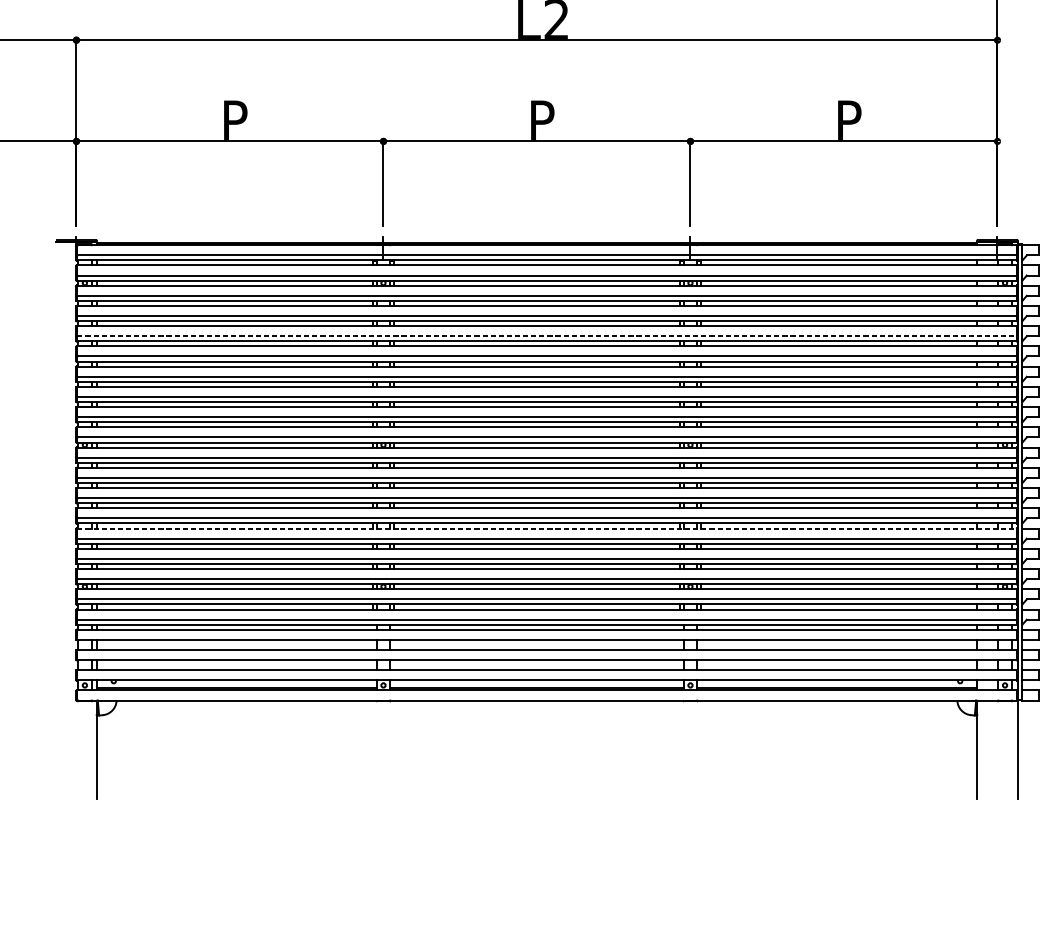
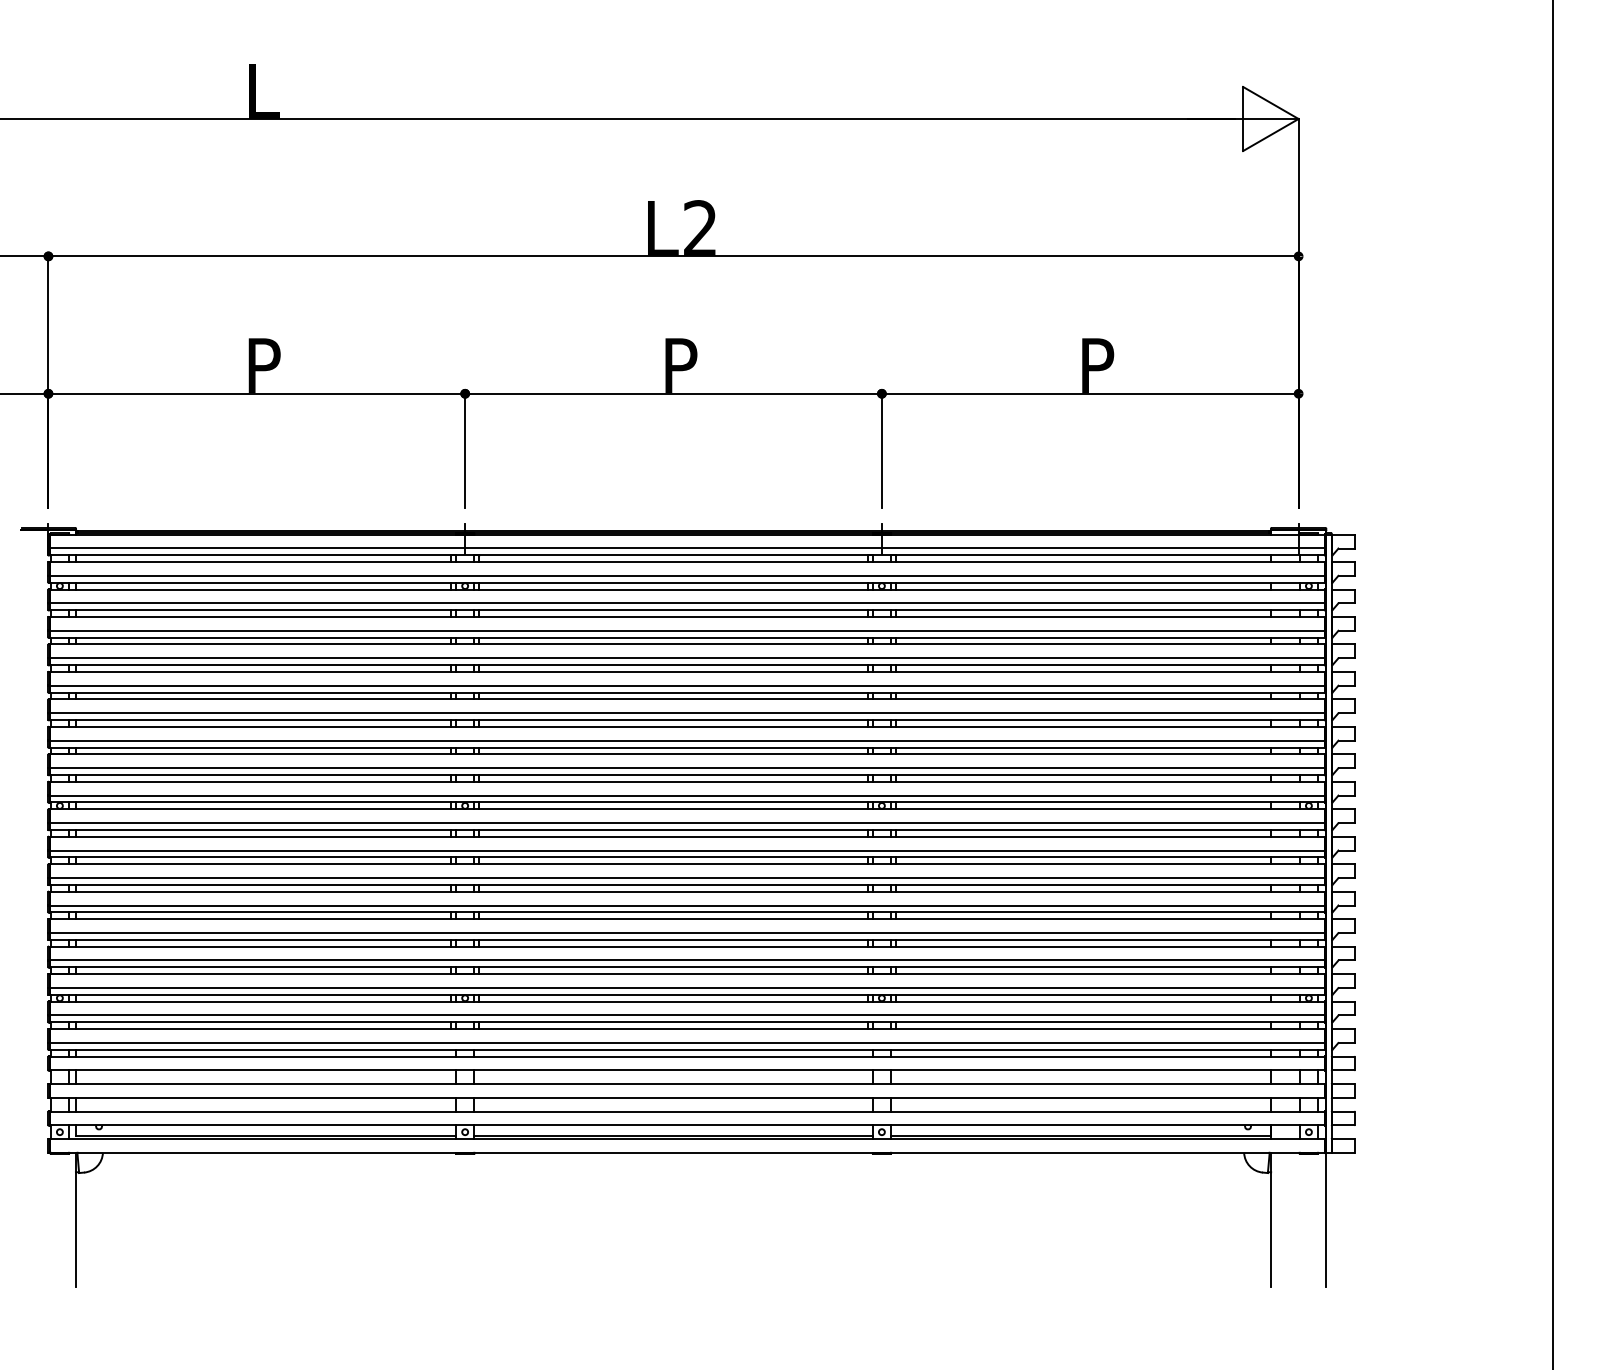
line: (547, 336) -> (687, 658), dashed -> solid
line: (547, 528) -> (687, 919), dashed -> solid

